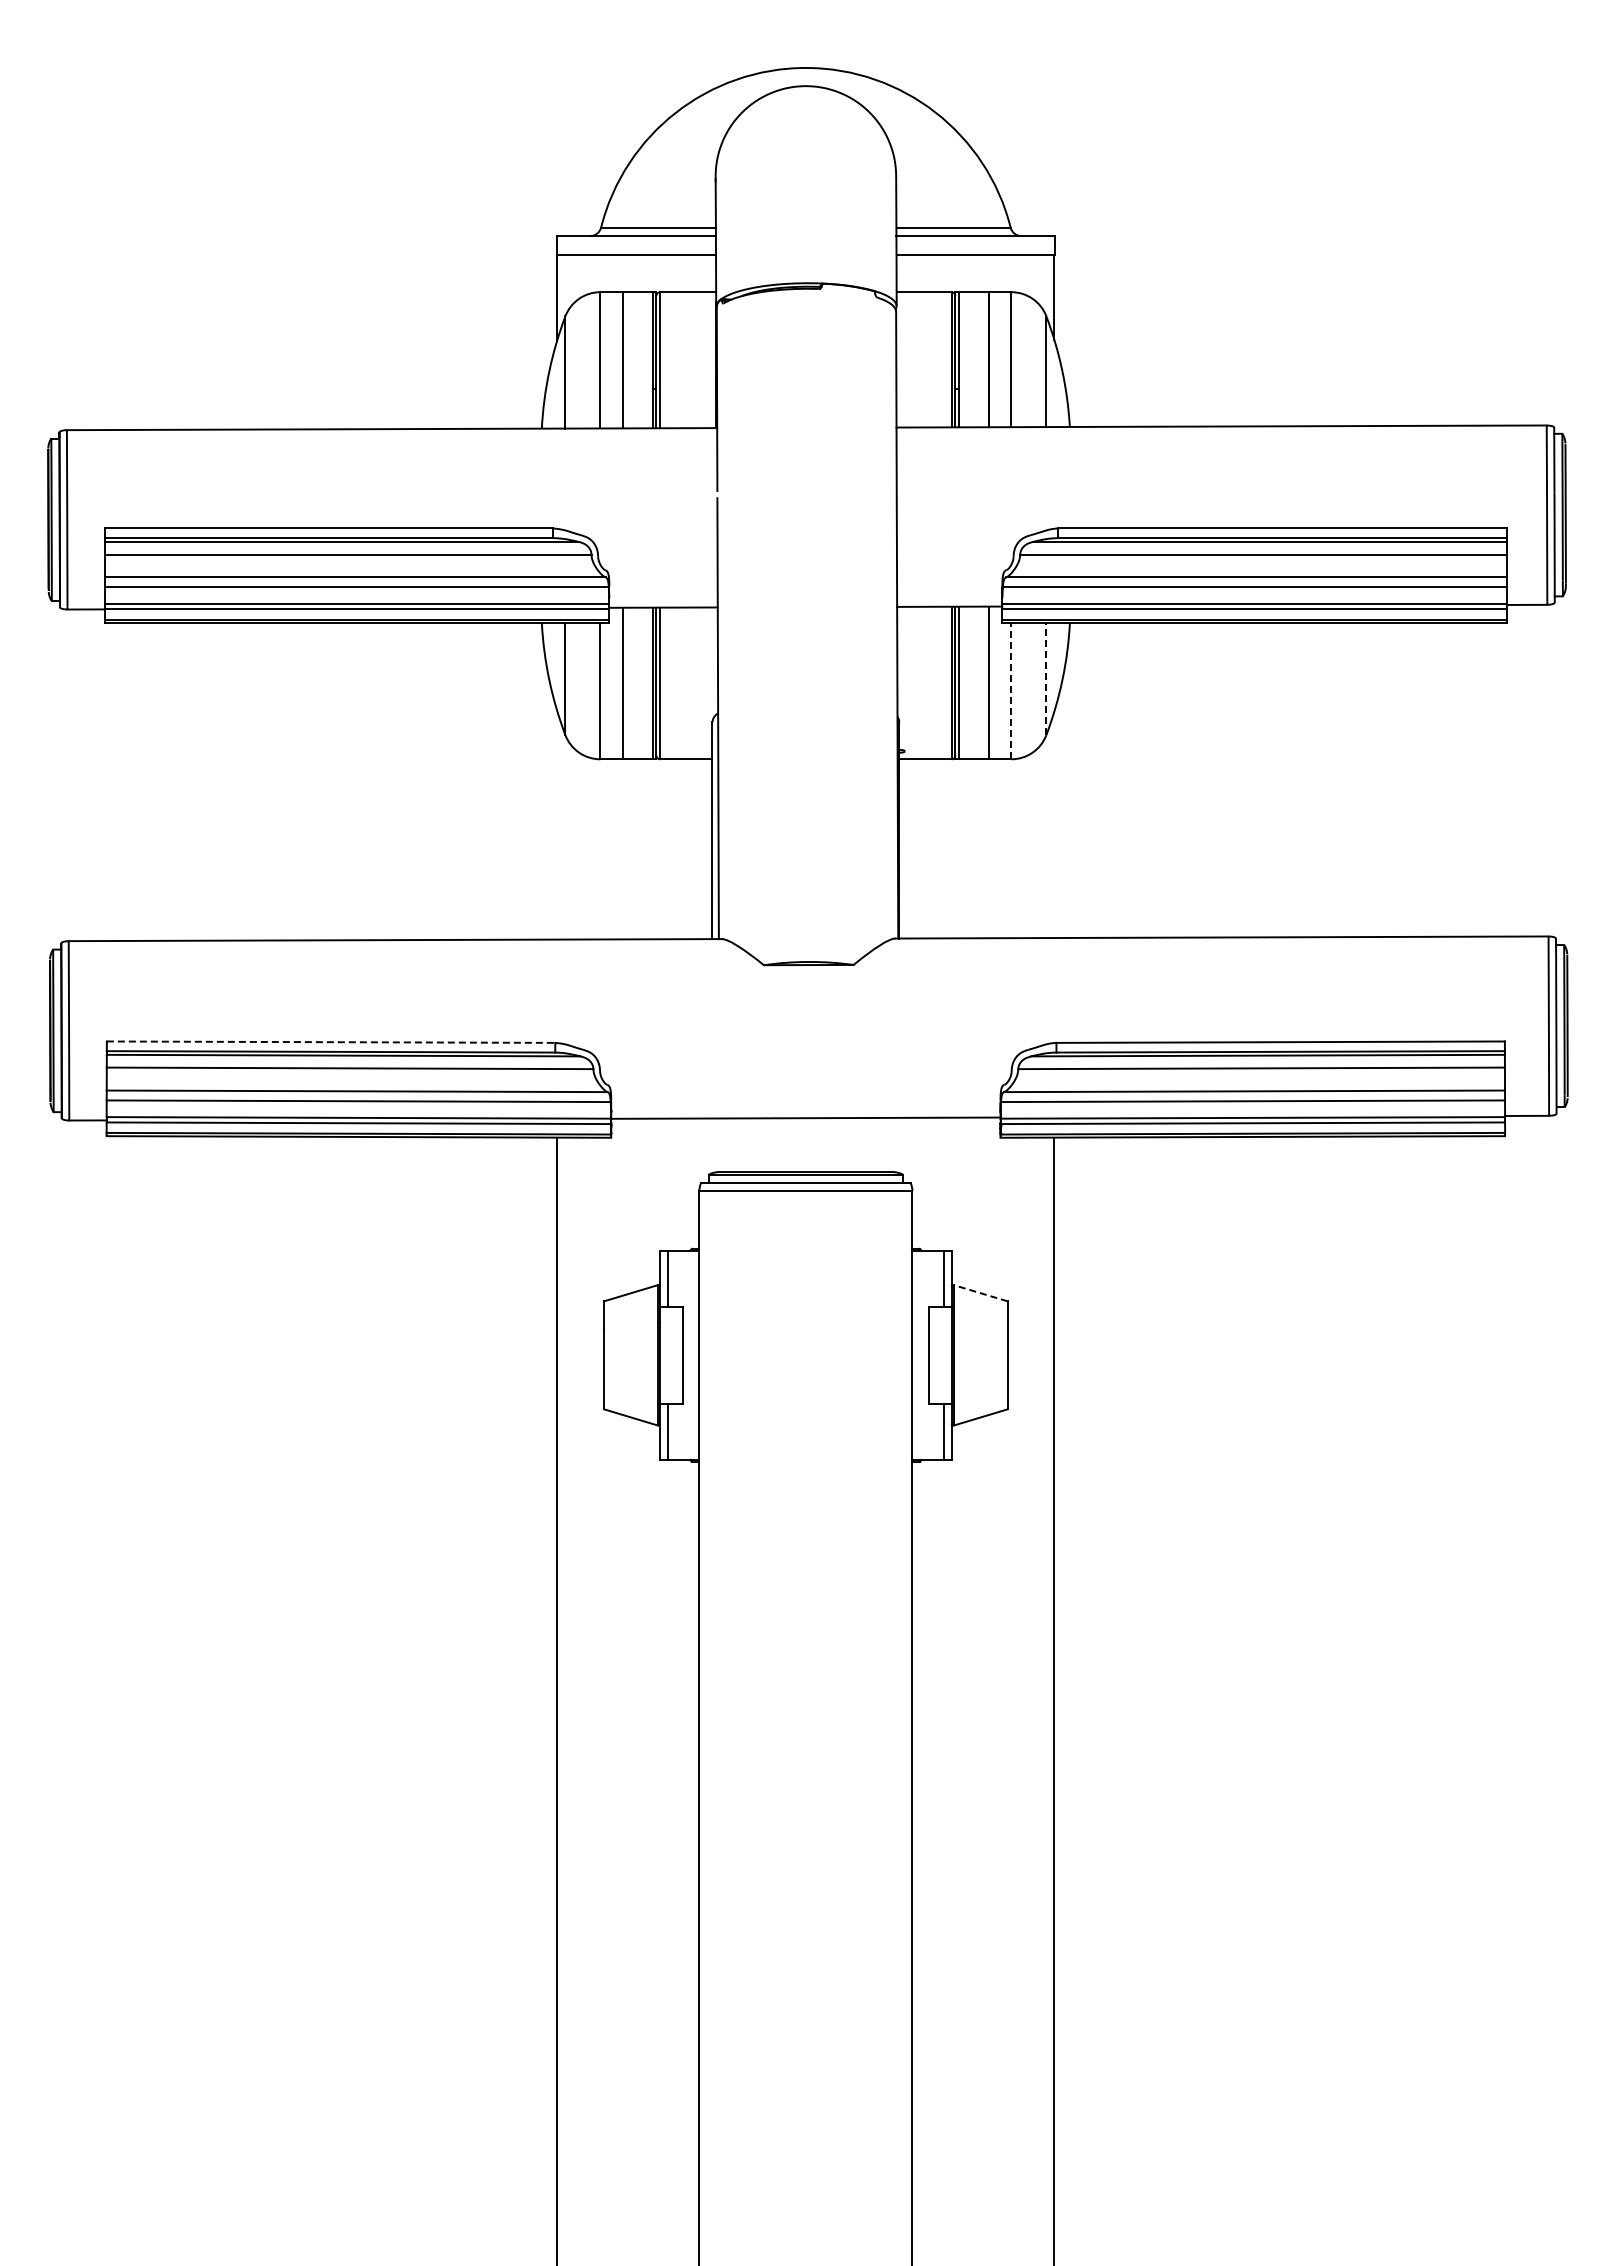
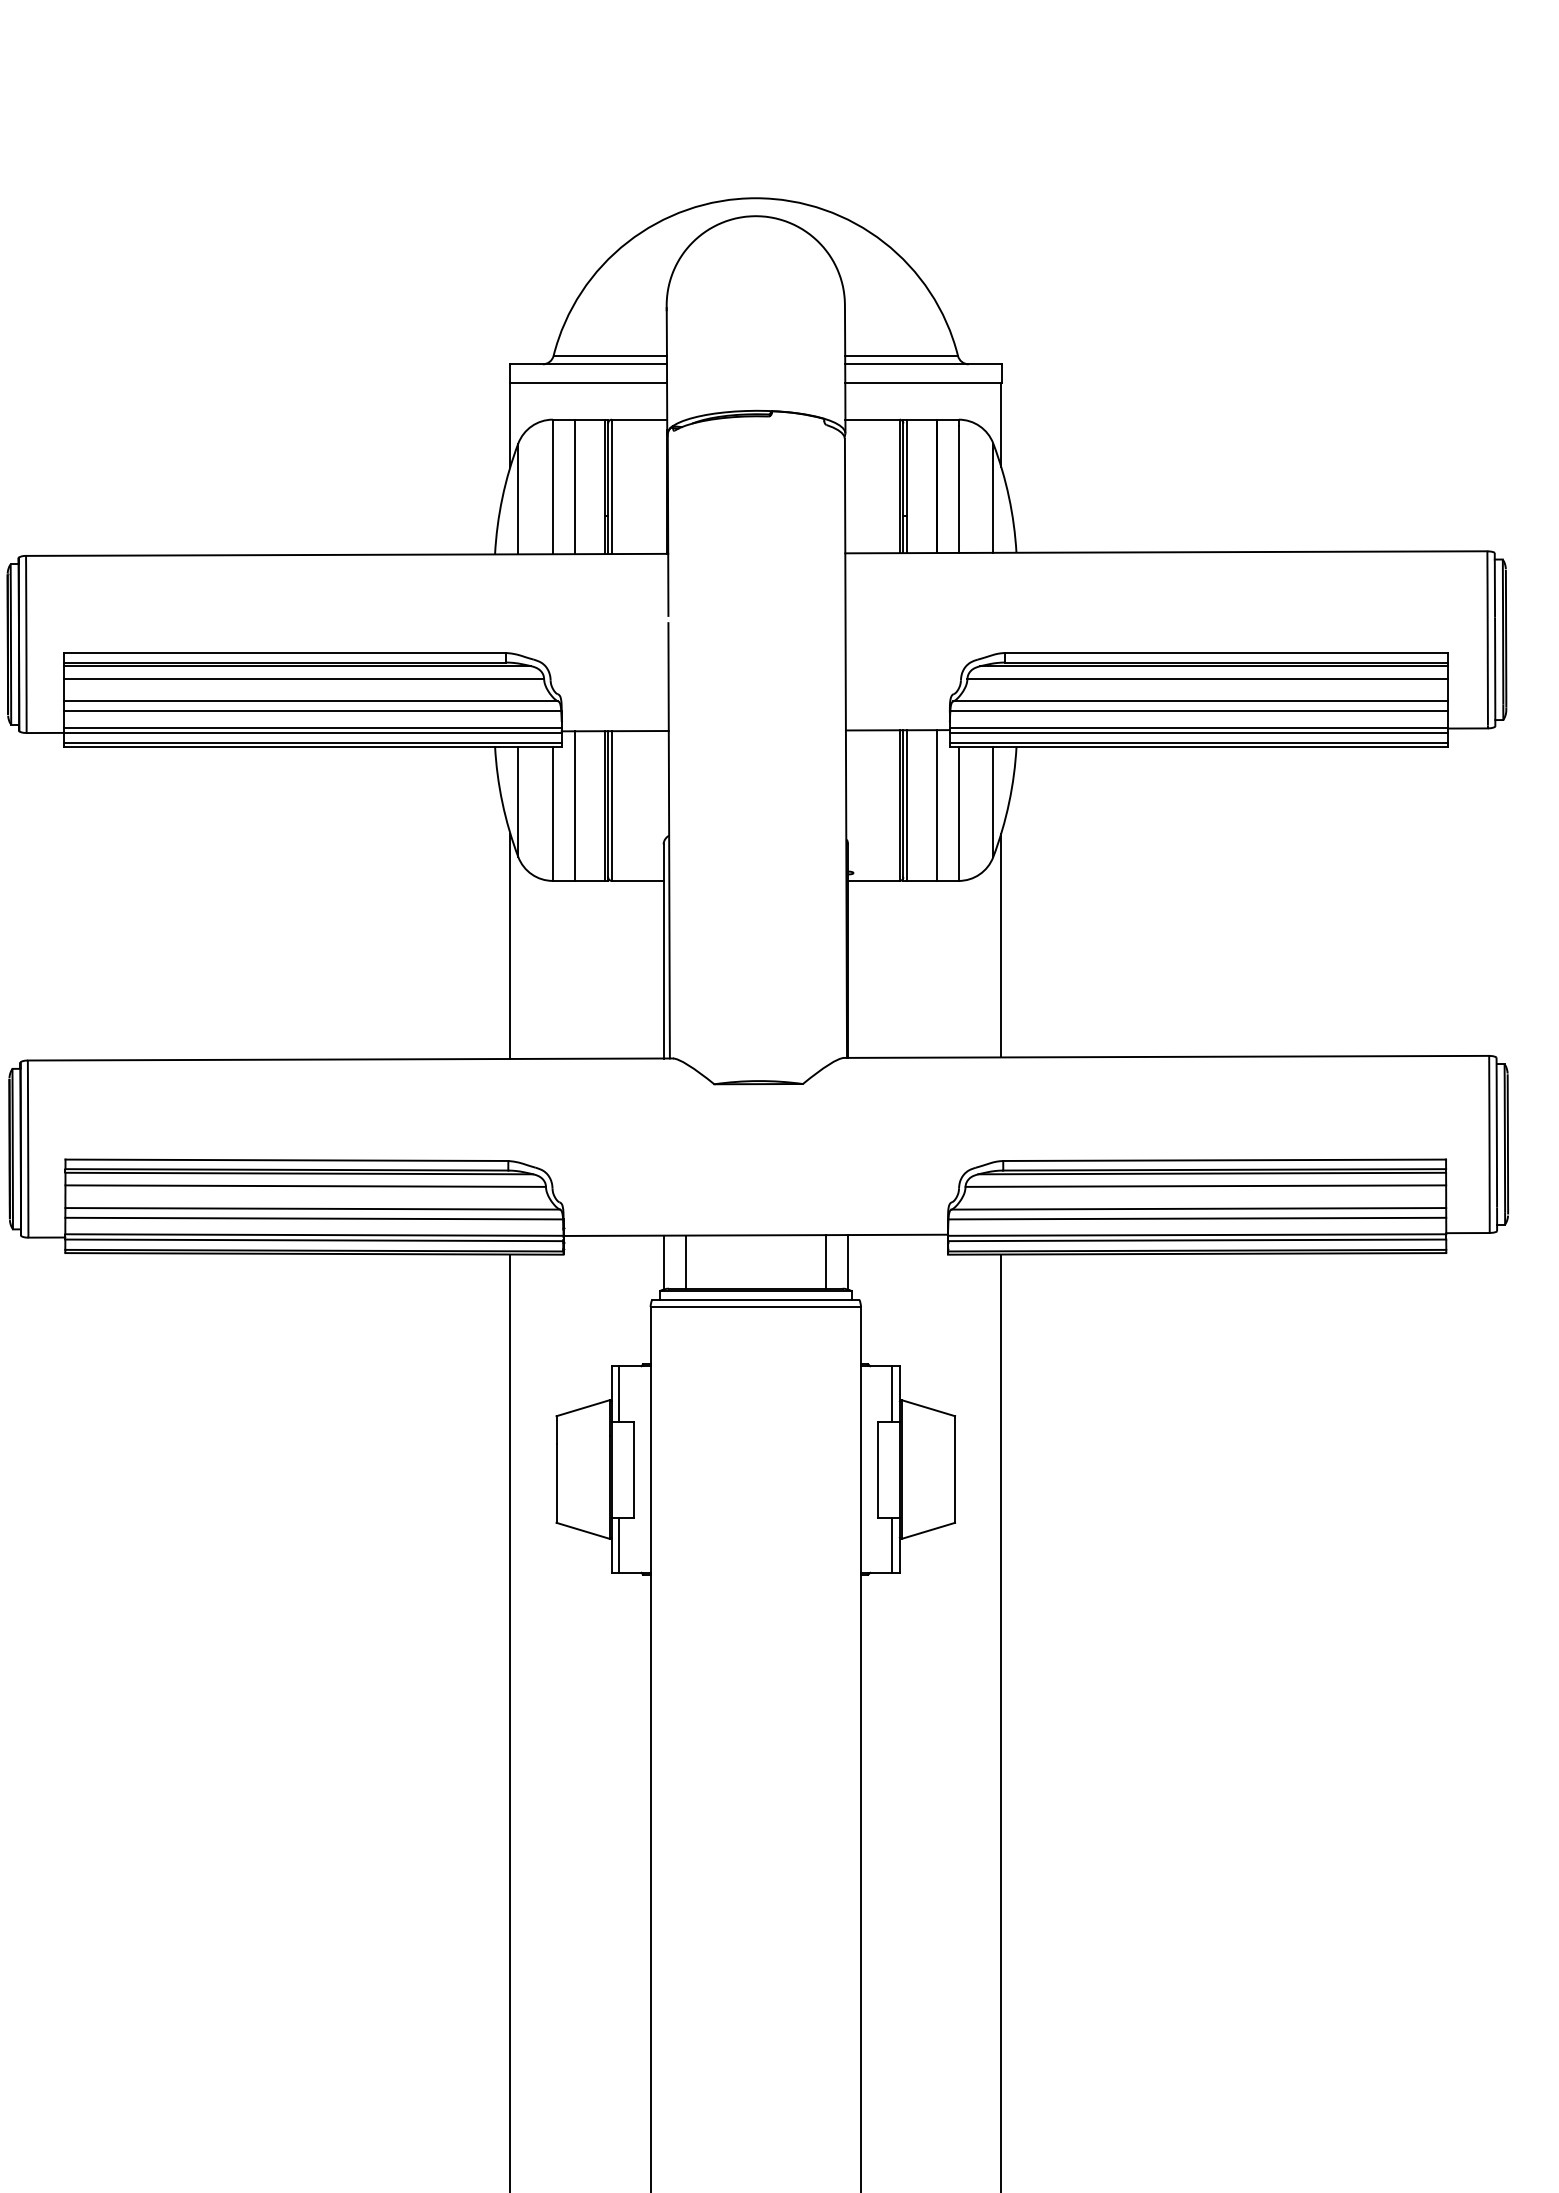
line: (1046, 679) -> (993, 802), dashed -> solid
line: (1011, 690) -> (958, 812), dashed -> solid
line: (1054, 824) -> (1001, 945), added
line: (557, 825) -> (510, 946), added
line: (331, 1042) -> (287, 1160), dashed -> solid
line: (876, 1144) -> (825, 1261), added
line: (712, 1145) -> (663, 1262), added
line: (734, 1145) -> (685, 1262), added
line: (899, 1145) -> (848, 1262), added
line: (980, 1293) -> (928, 1408), dashed -> solid

